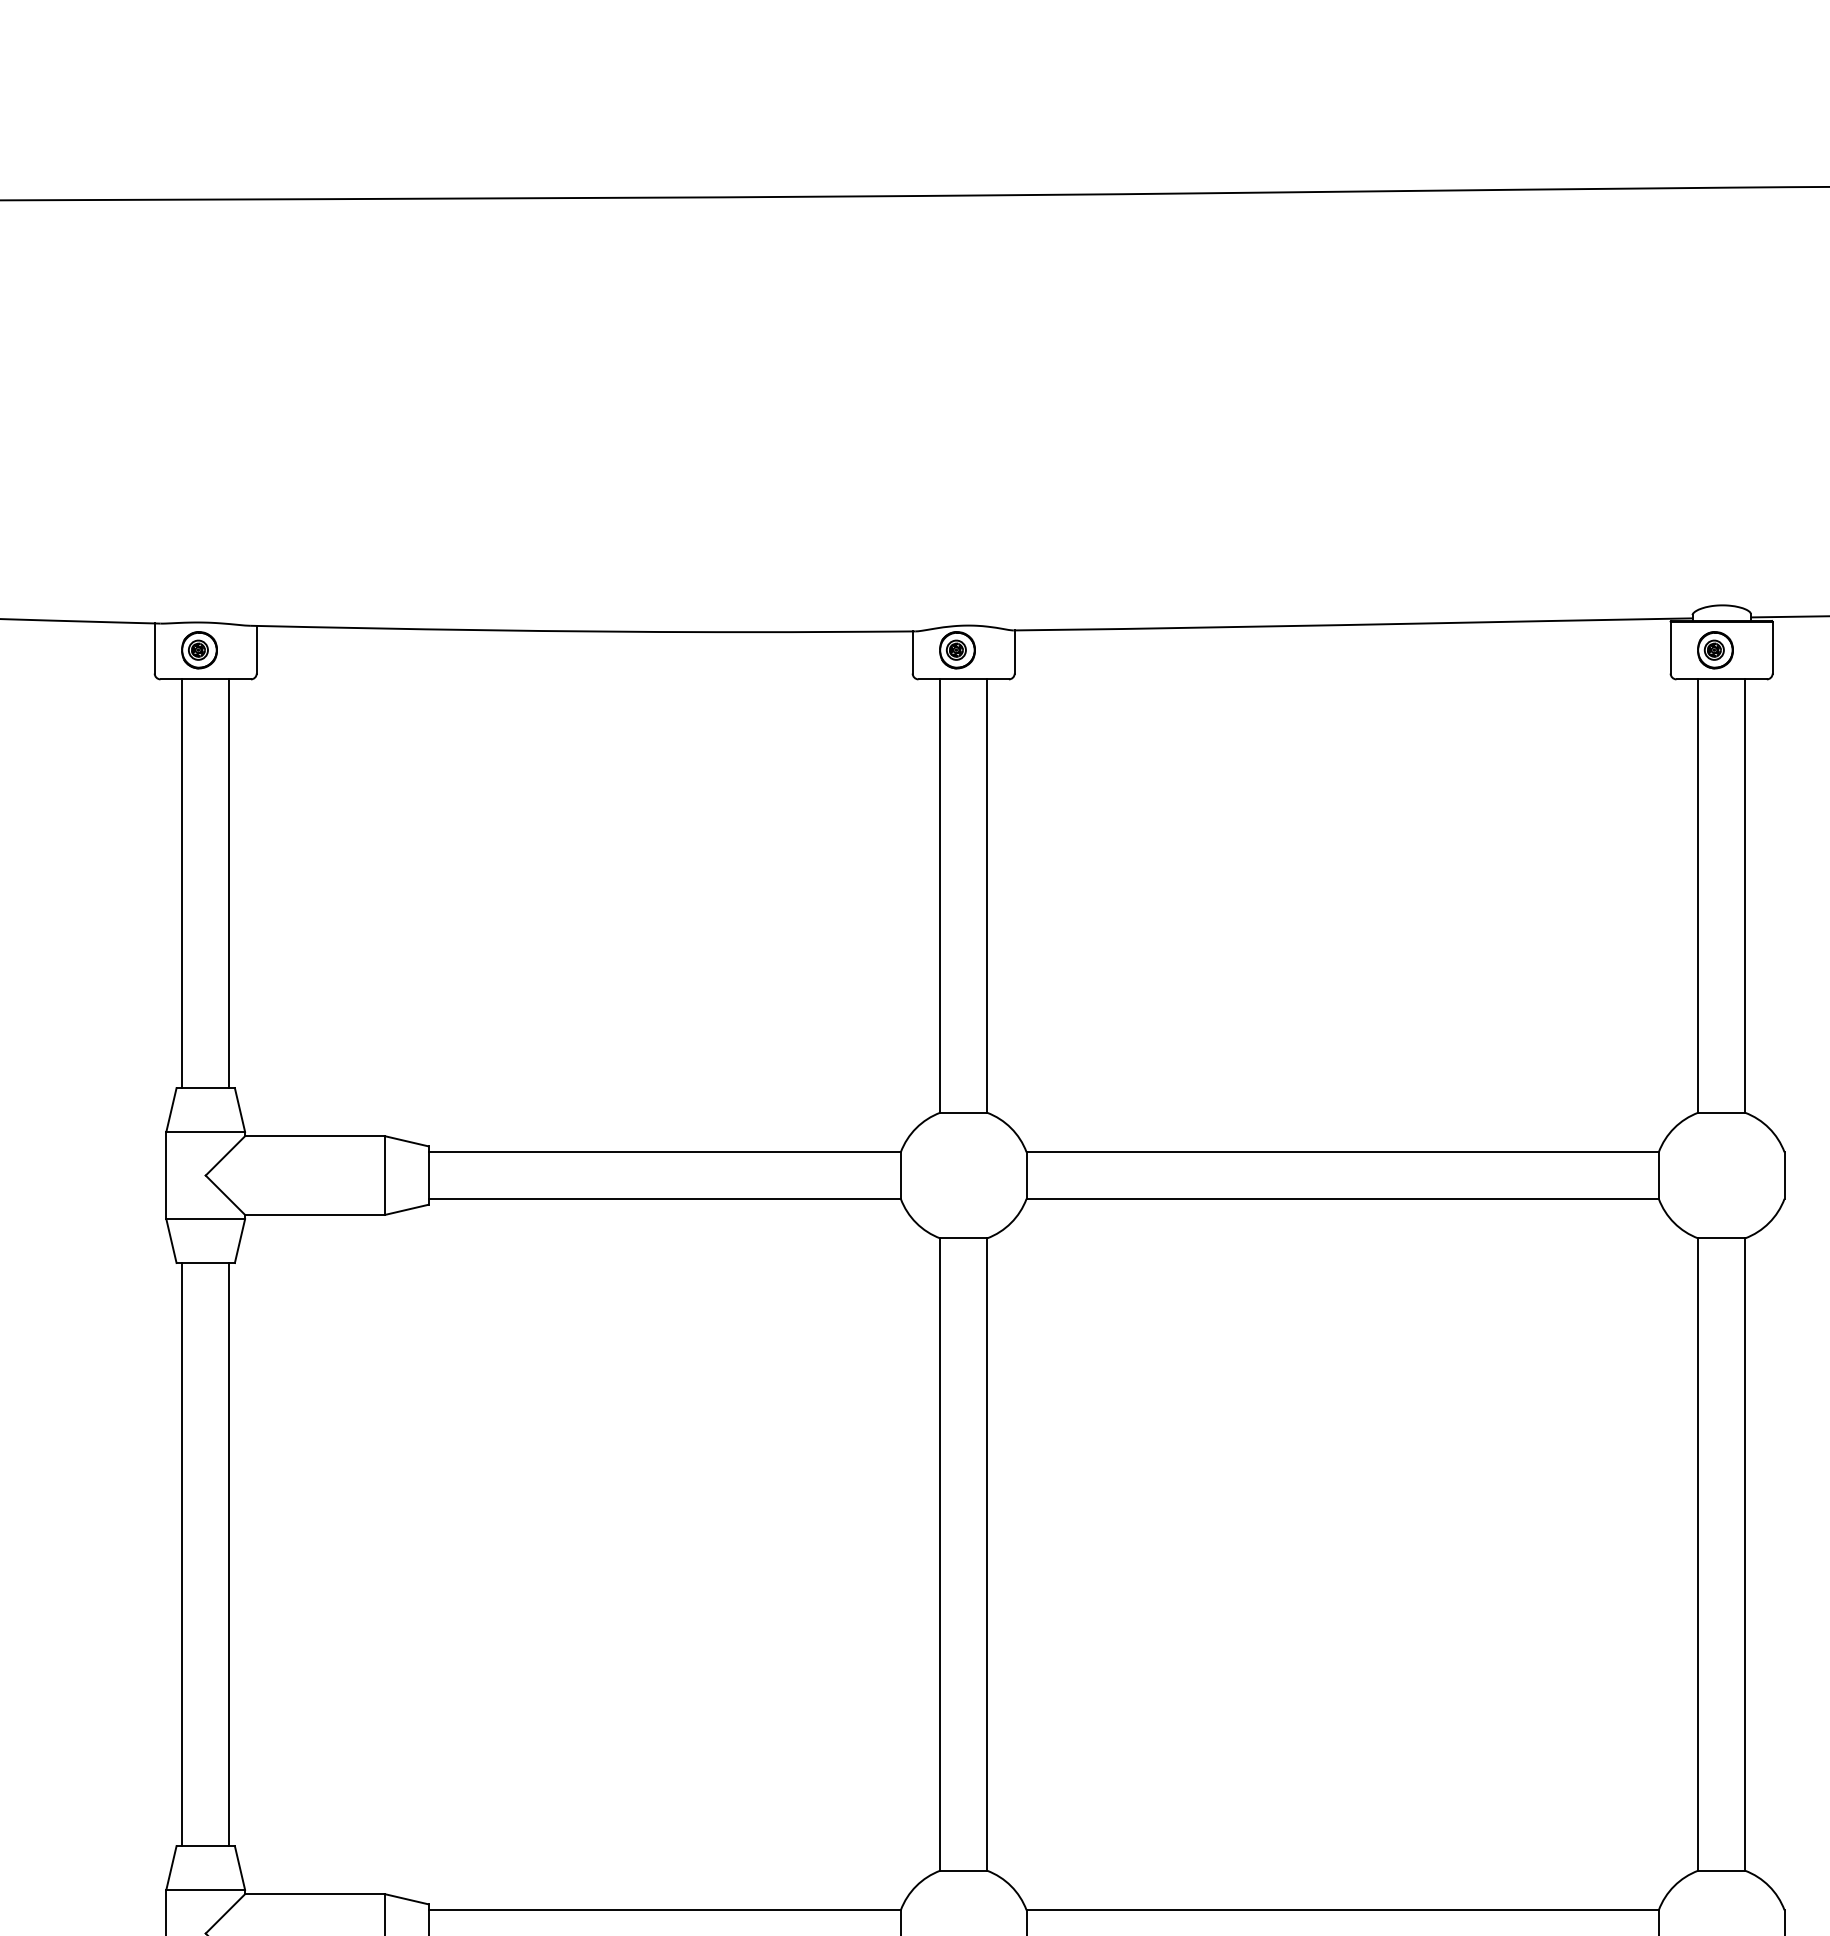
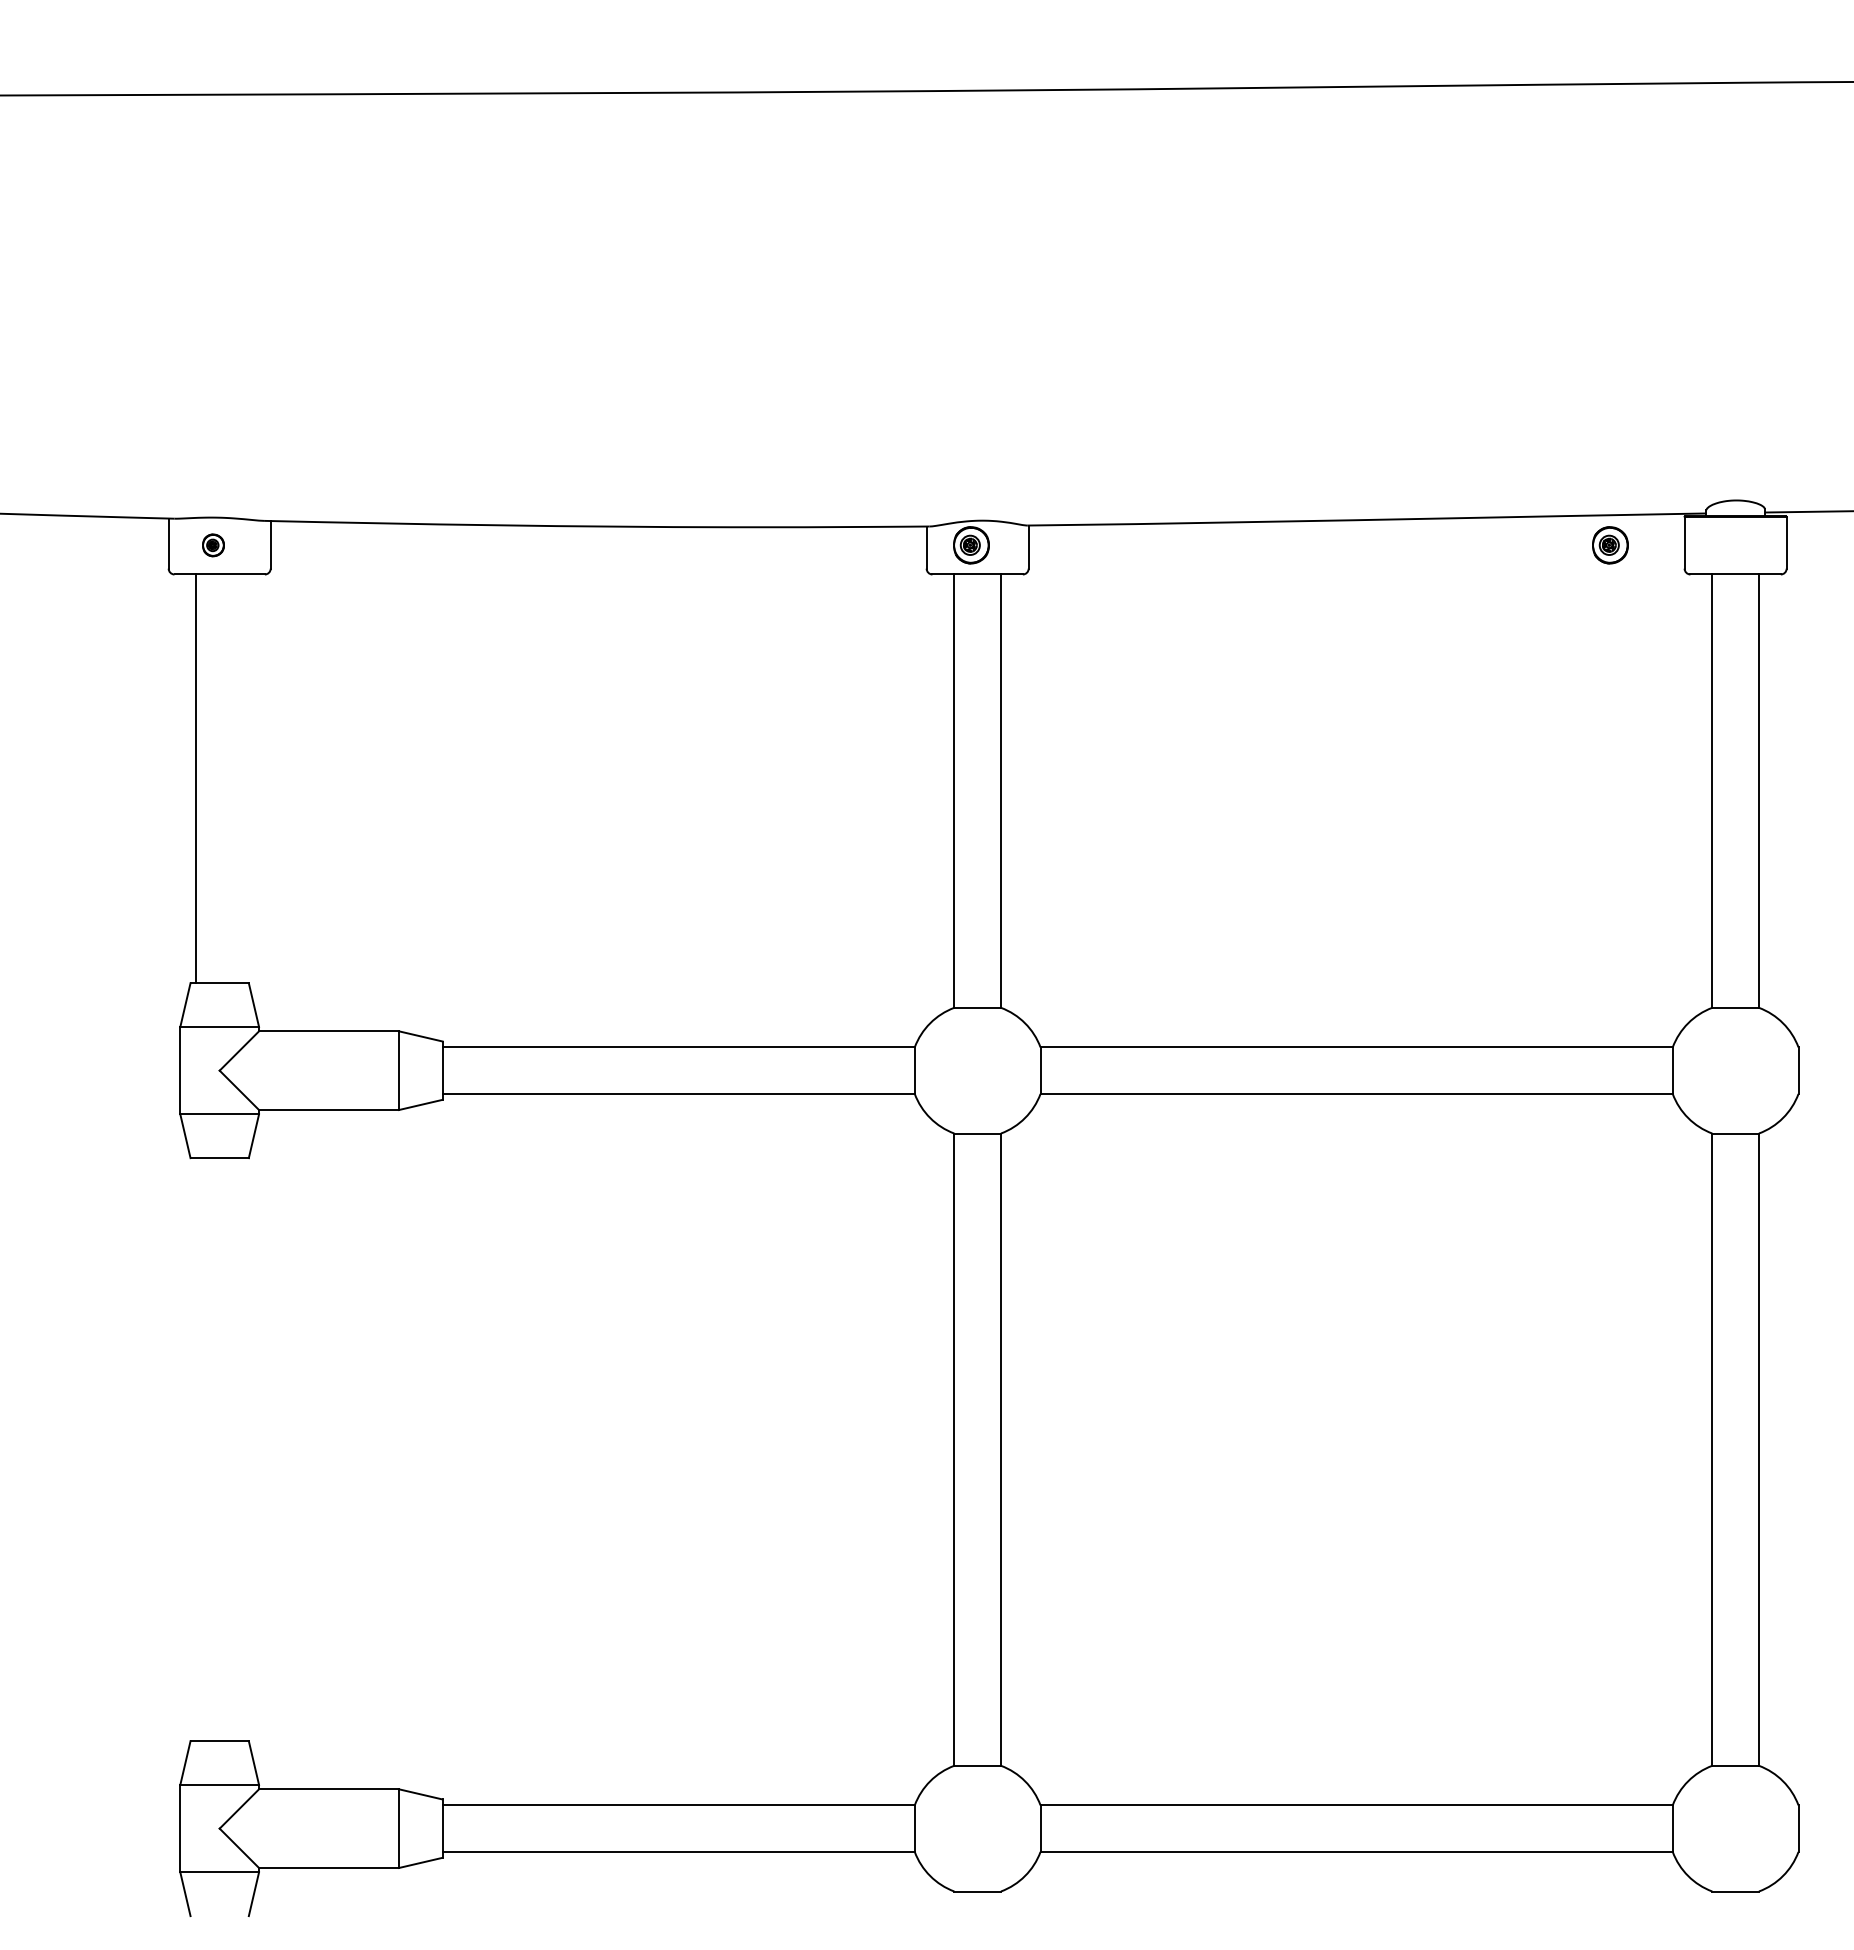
part: (199, 650) -> (213, 545), size x0.6
part: (1715, 650) -> (1610, 545), moved
line: (229, 883) -> (243, 778), removed
line: (182, 1554) -> (196, 1449), removed
line: (229, 1554) -> (243, 1449), removed

